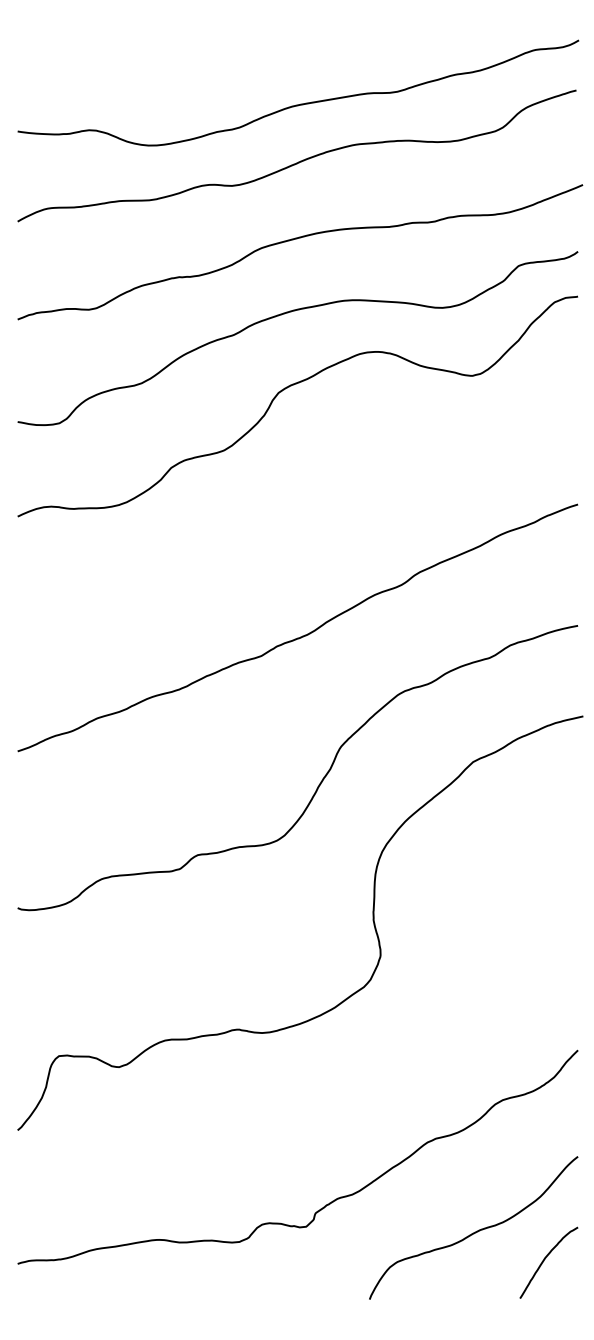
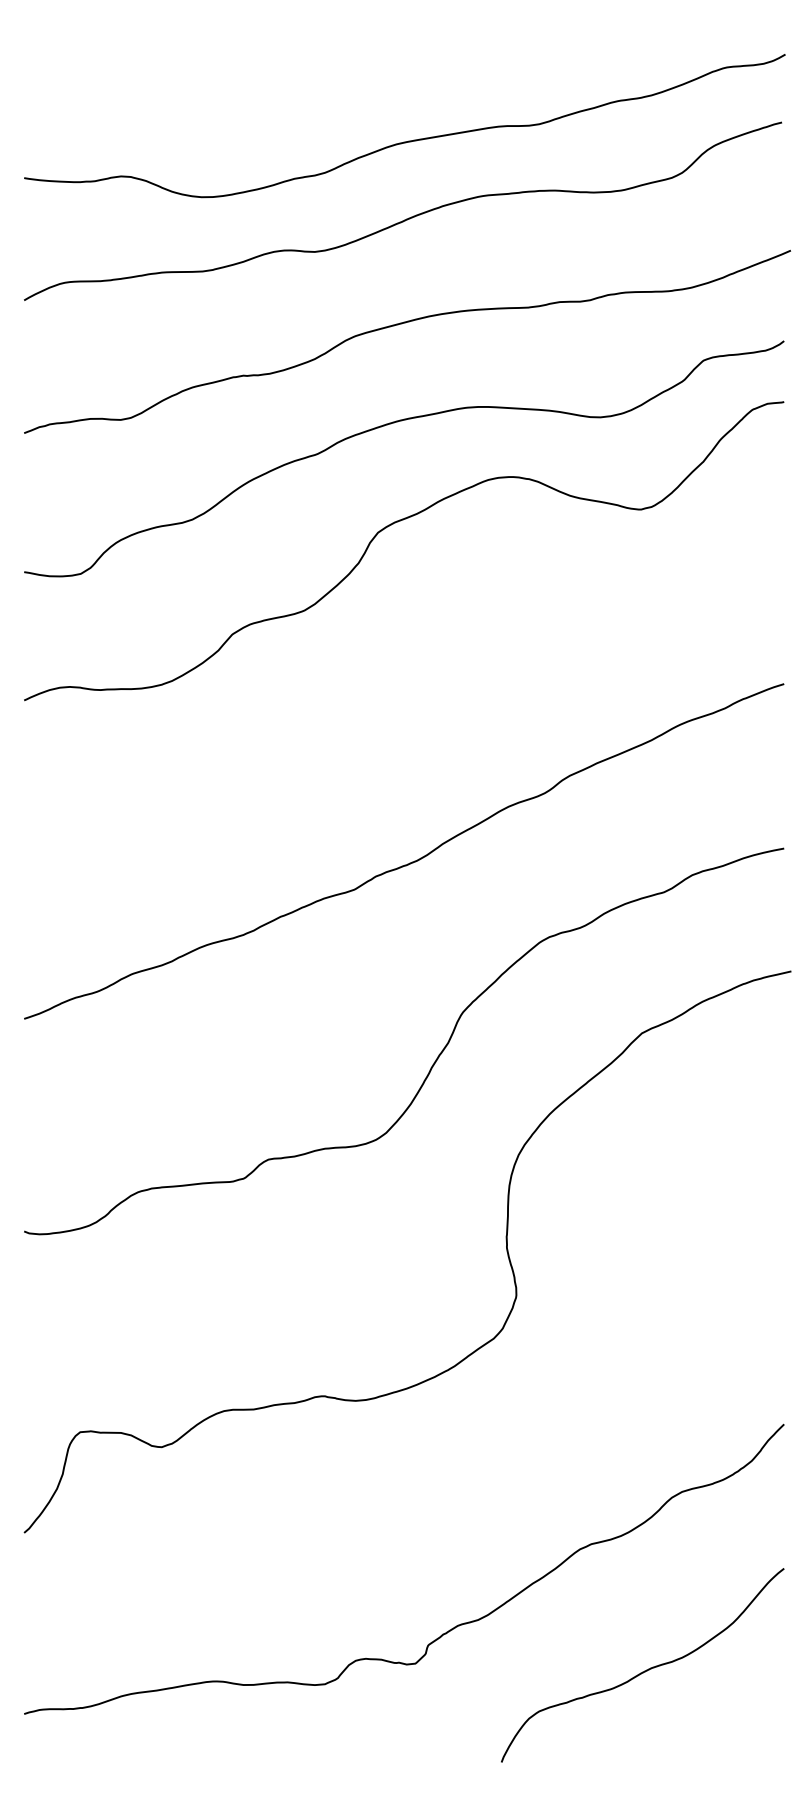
curve: (545, 1259) -> (739, 1708), removed

